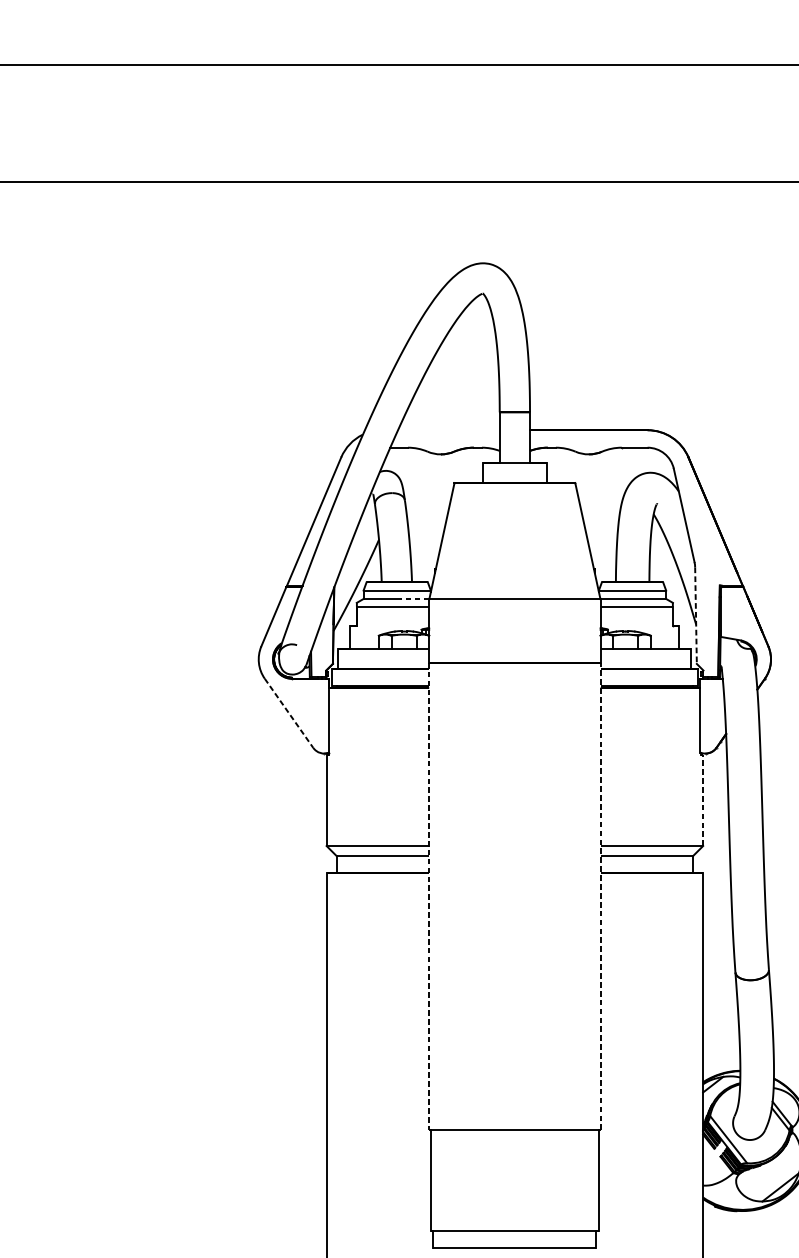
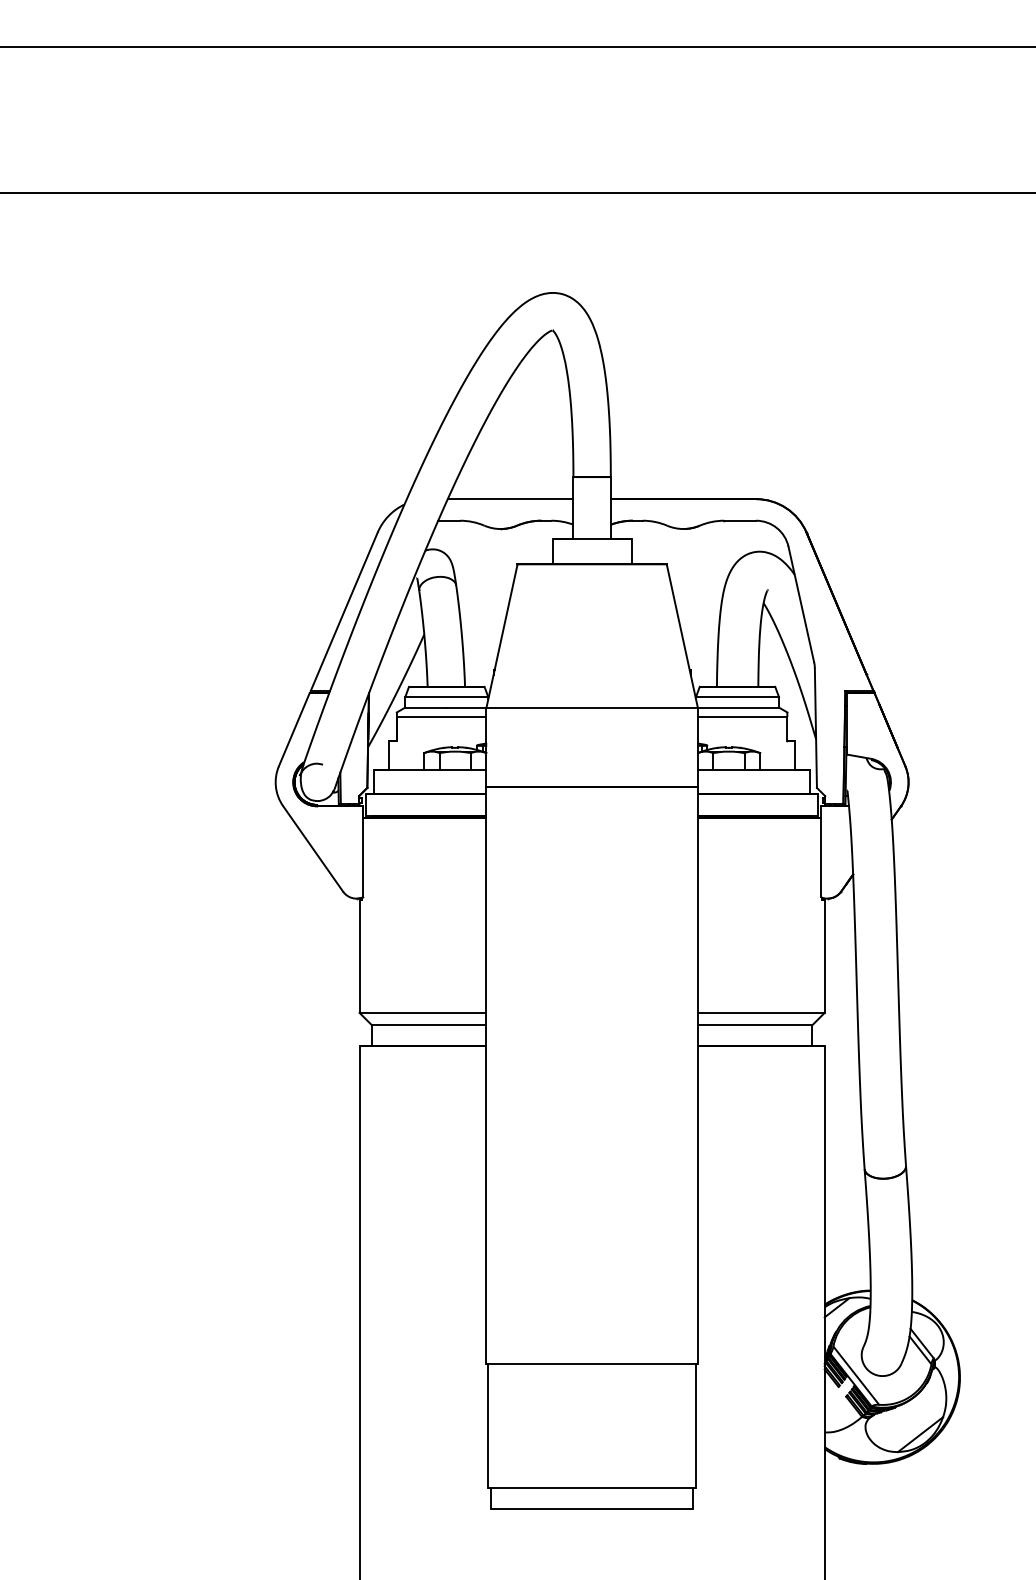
line: (448, 430) -> (510, 499), added
line: (413, 598) -> (466, 707), dashed -> solid
line: (695, 615) -> (815, 728), dashed -> solid
line: (289, 713) -> (313, 849), dashed -> solid
line: (702, 800) -> (824, 956), dashed -> solid
line: (429, 896) -> (486, 1075), dashed -> solid
line: (600, 896) -> (698, 1075), dashed -> solid

